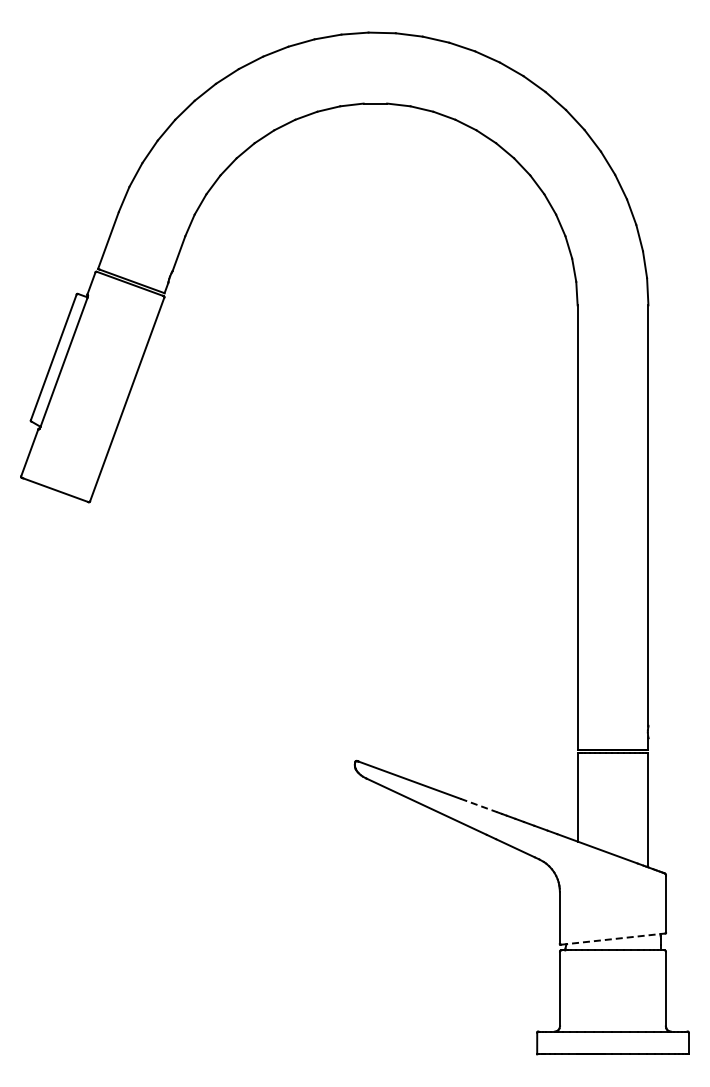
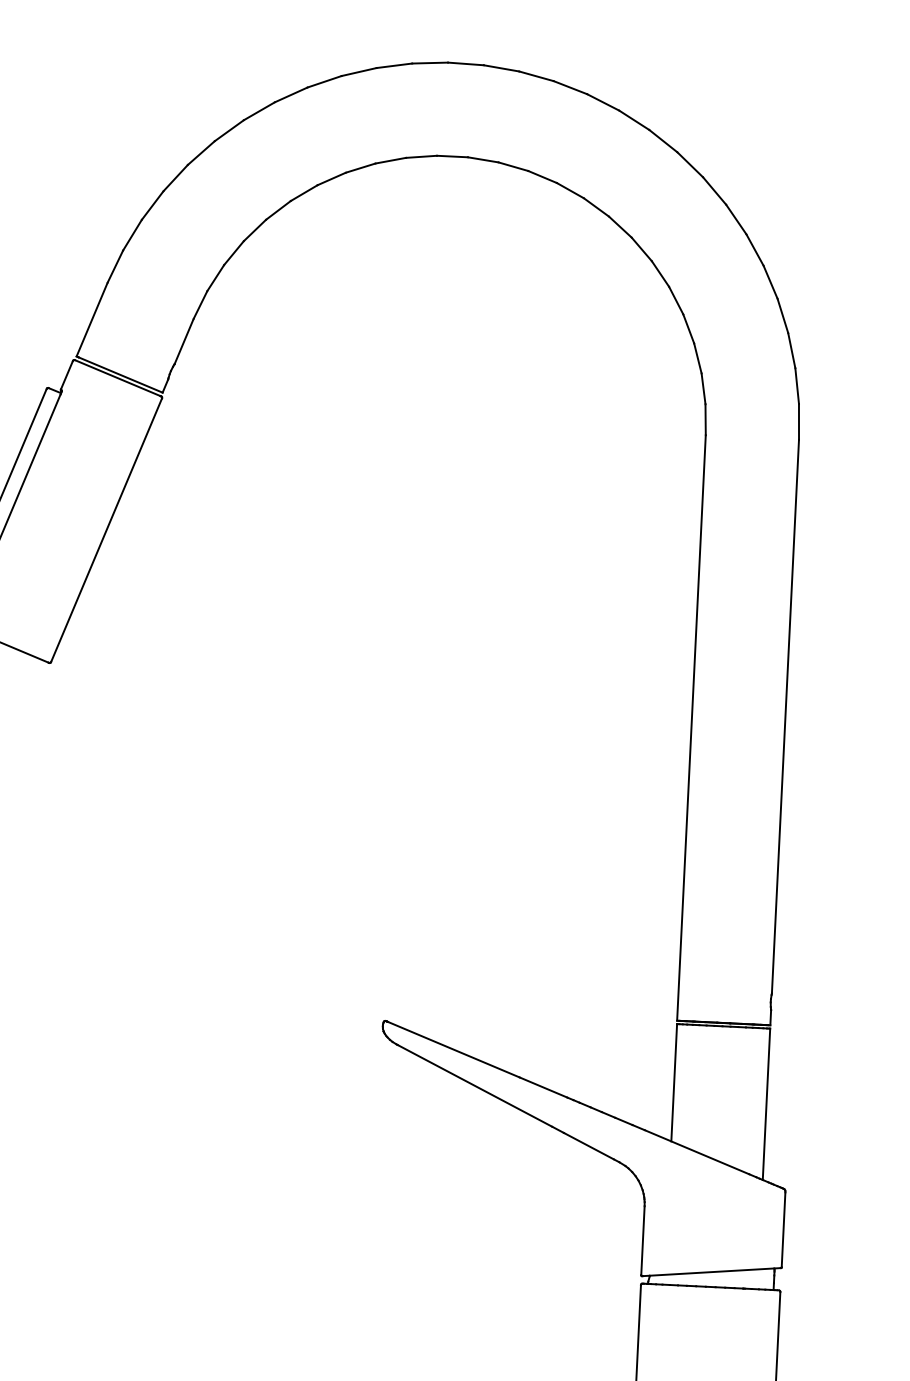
line: (478, 805) -> (543, 1087), dashed -> solid
line: (613, 939) -> (712, 1272), dashed -> solid

